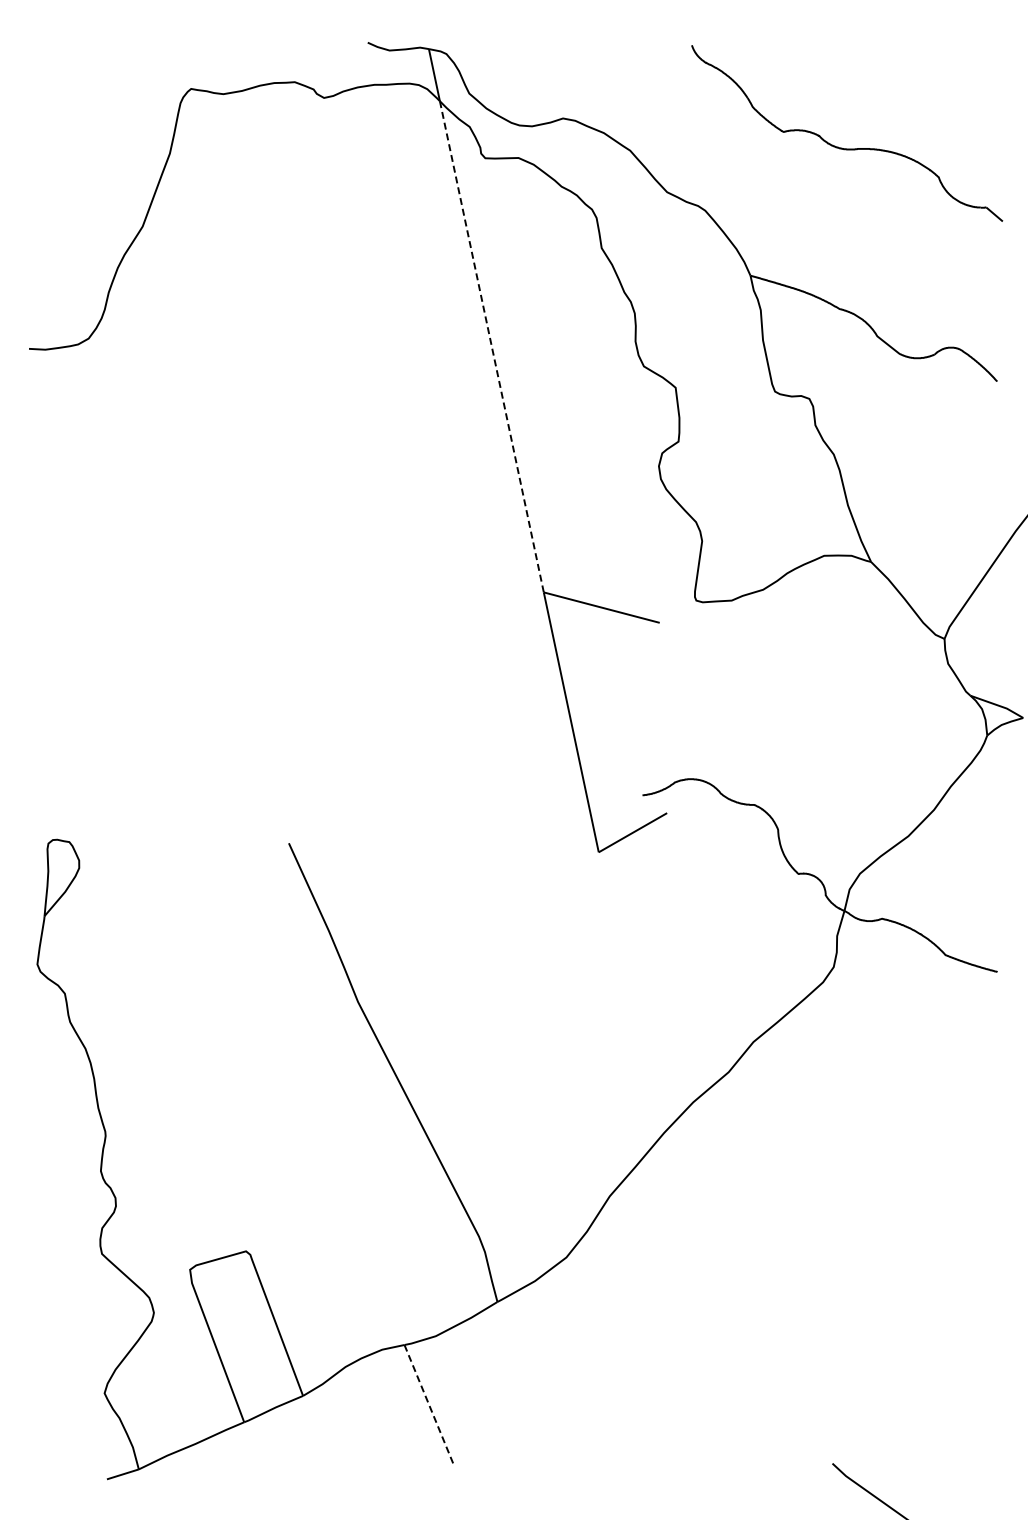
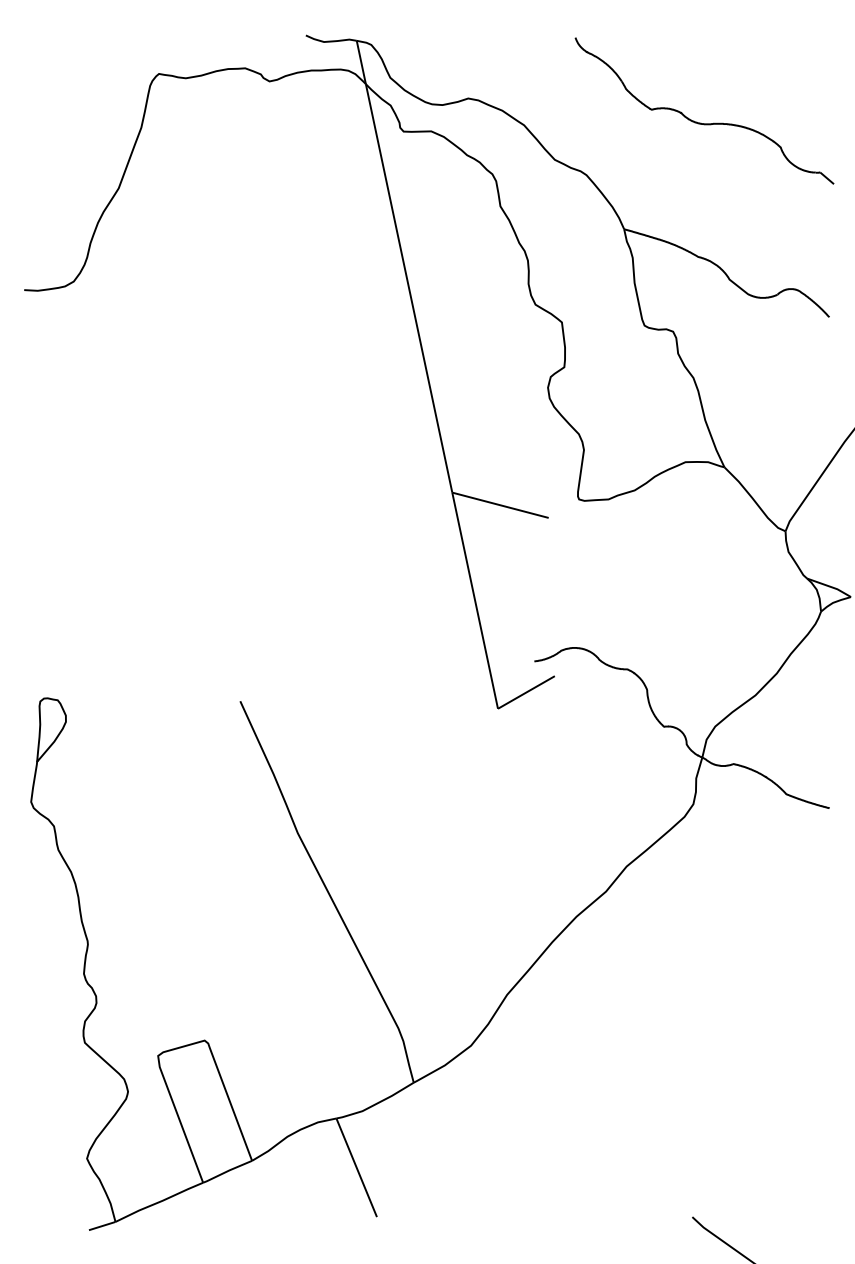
line: (491, 347) -> (408, 288), dashed -> solid
line: (429, 1404) -> (357, 1167), dashed -> solid

